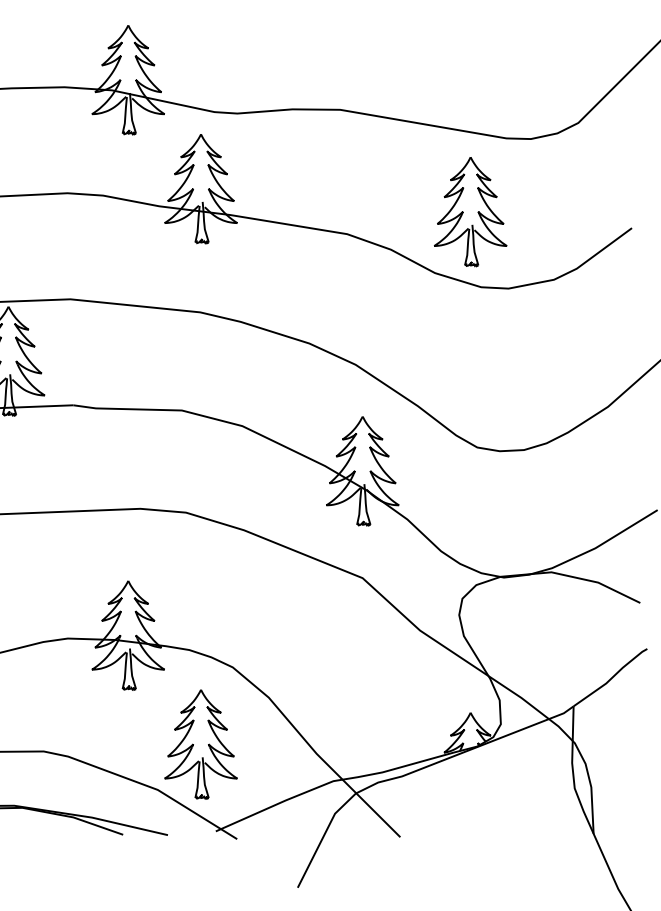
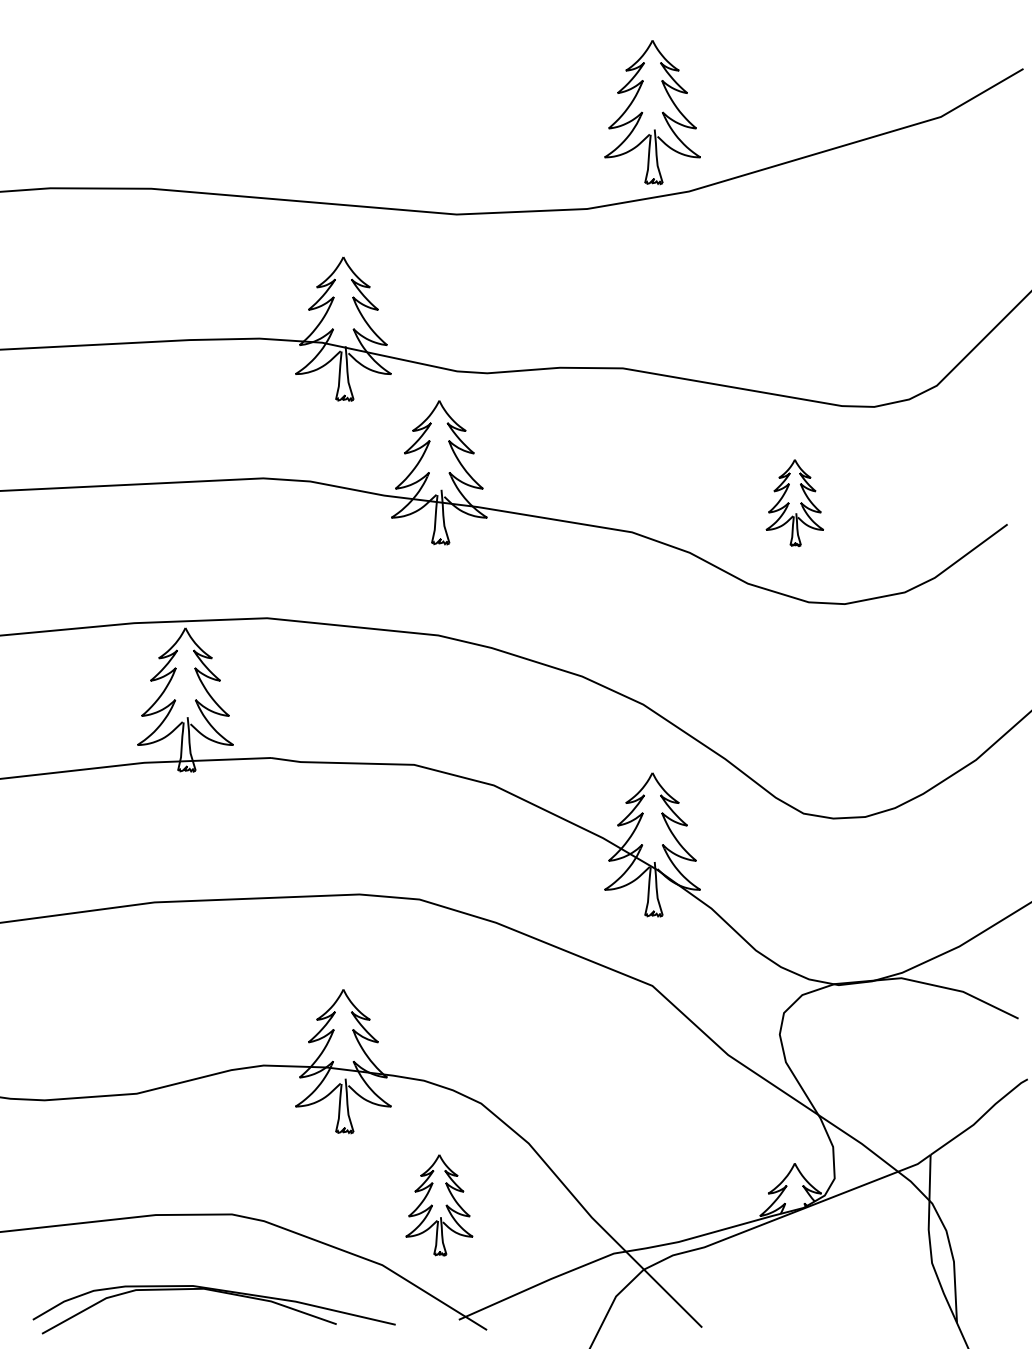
part: (470, 211) -> (794, 502), size x0.6
part: (201, 744) -> (439, 1205), size x0.7

